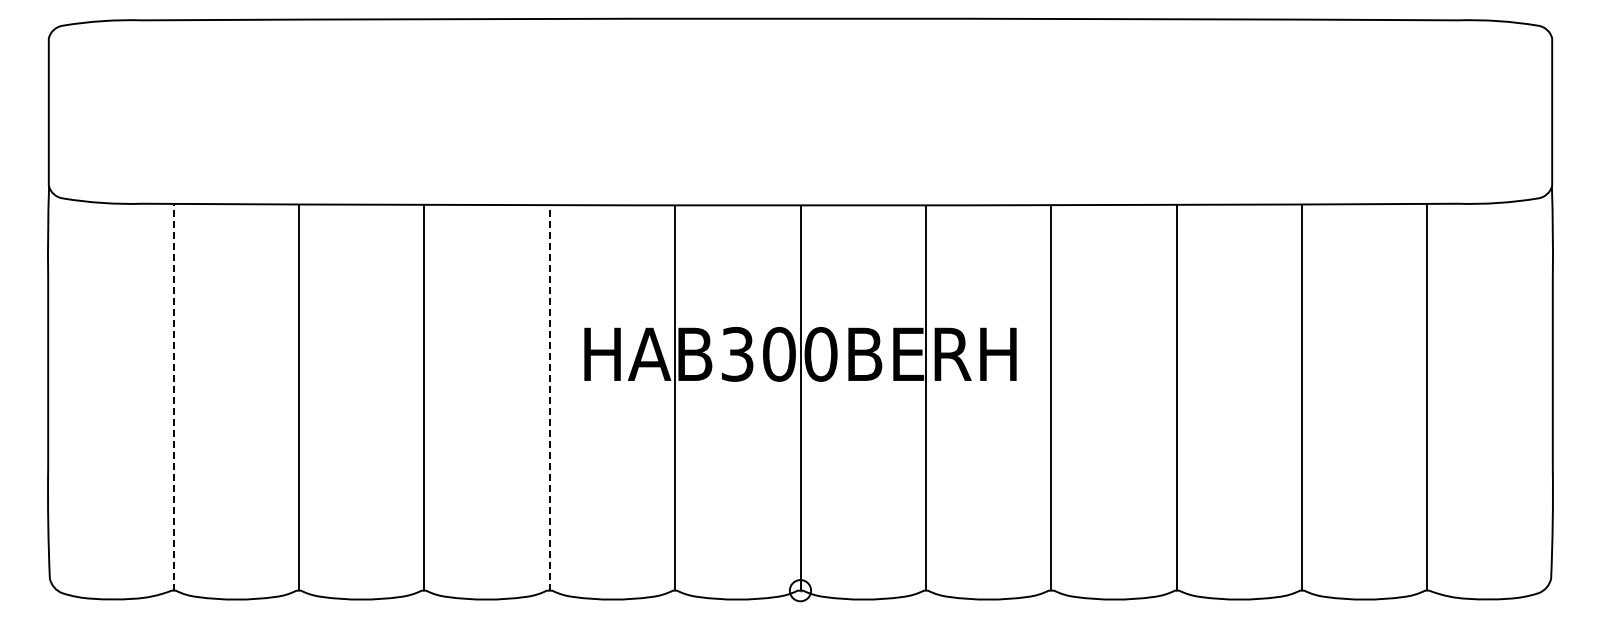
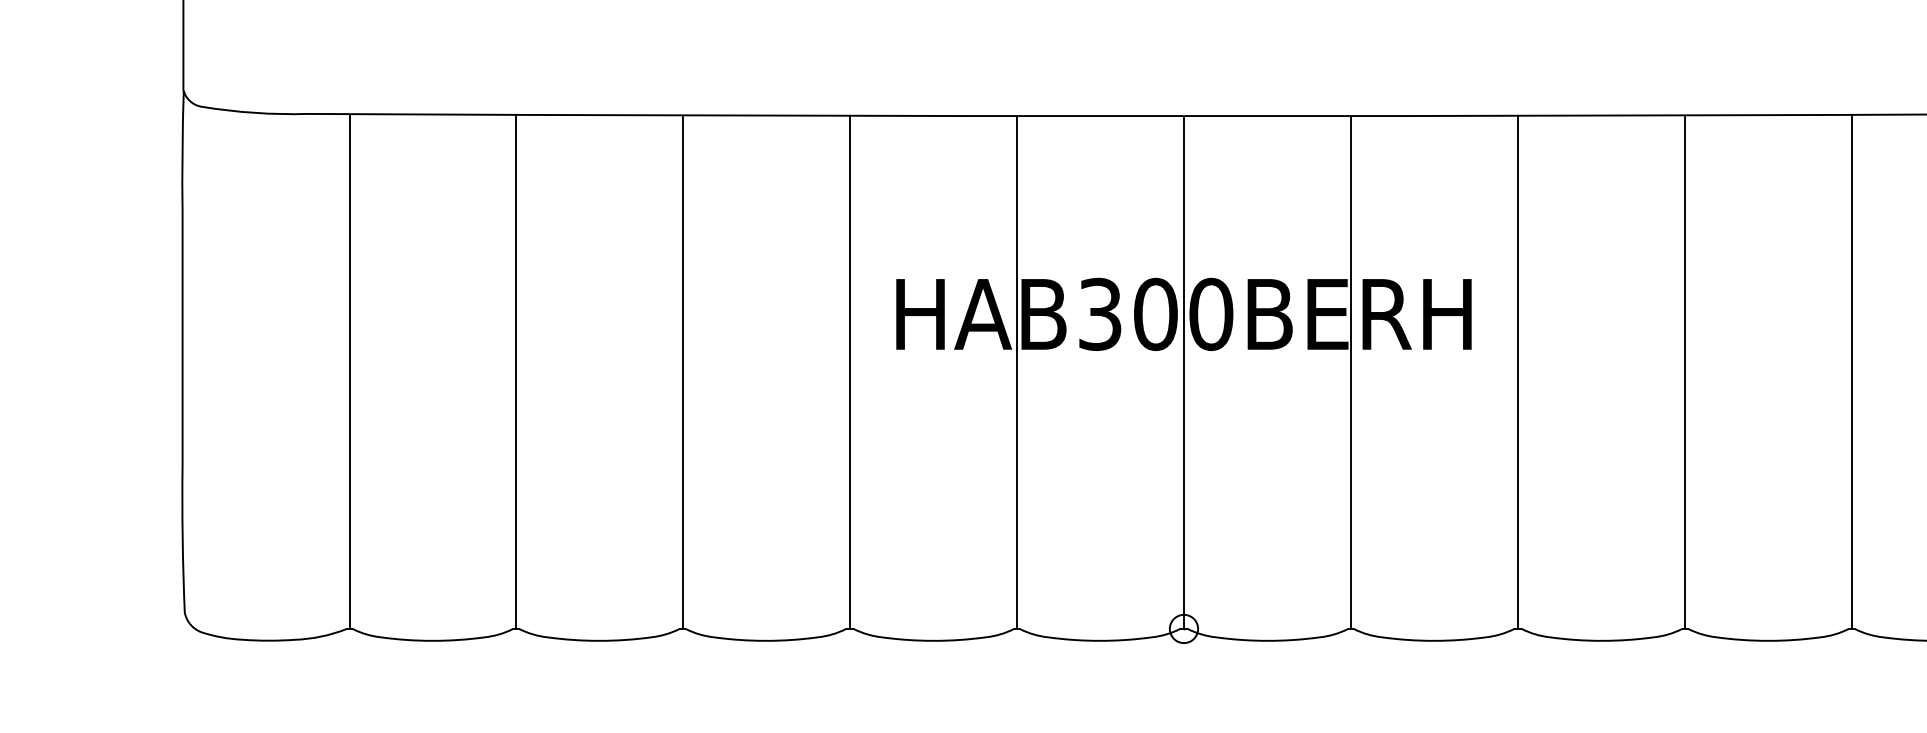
line: (173, 396) -> (349, 370), dashed -> solid
line: (549, 397) -> (849, 371), dashed -> solid

